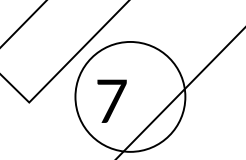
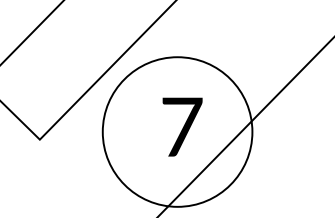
text: (111, 100) -> (181, 126), moved

